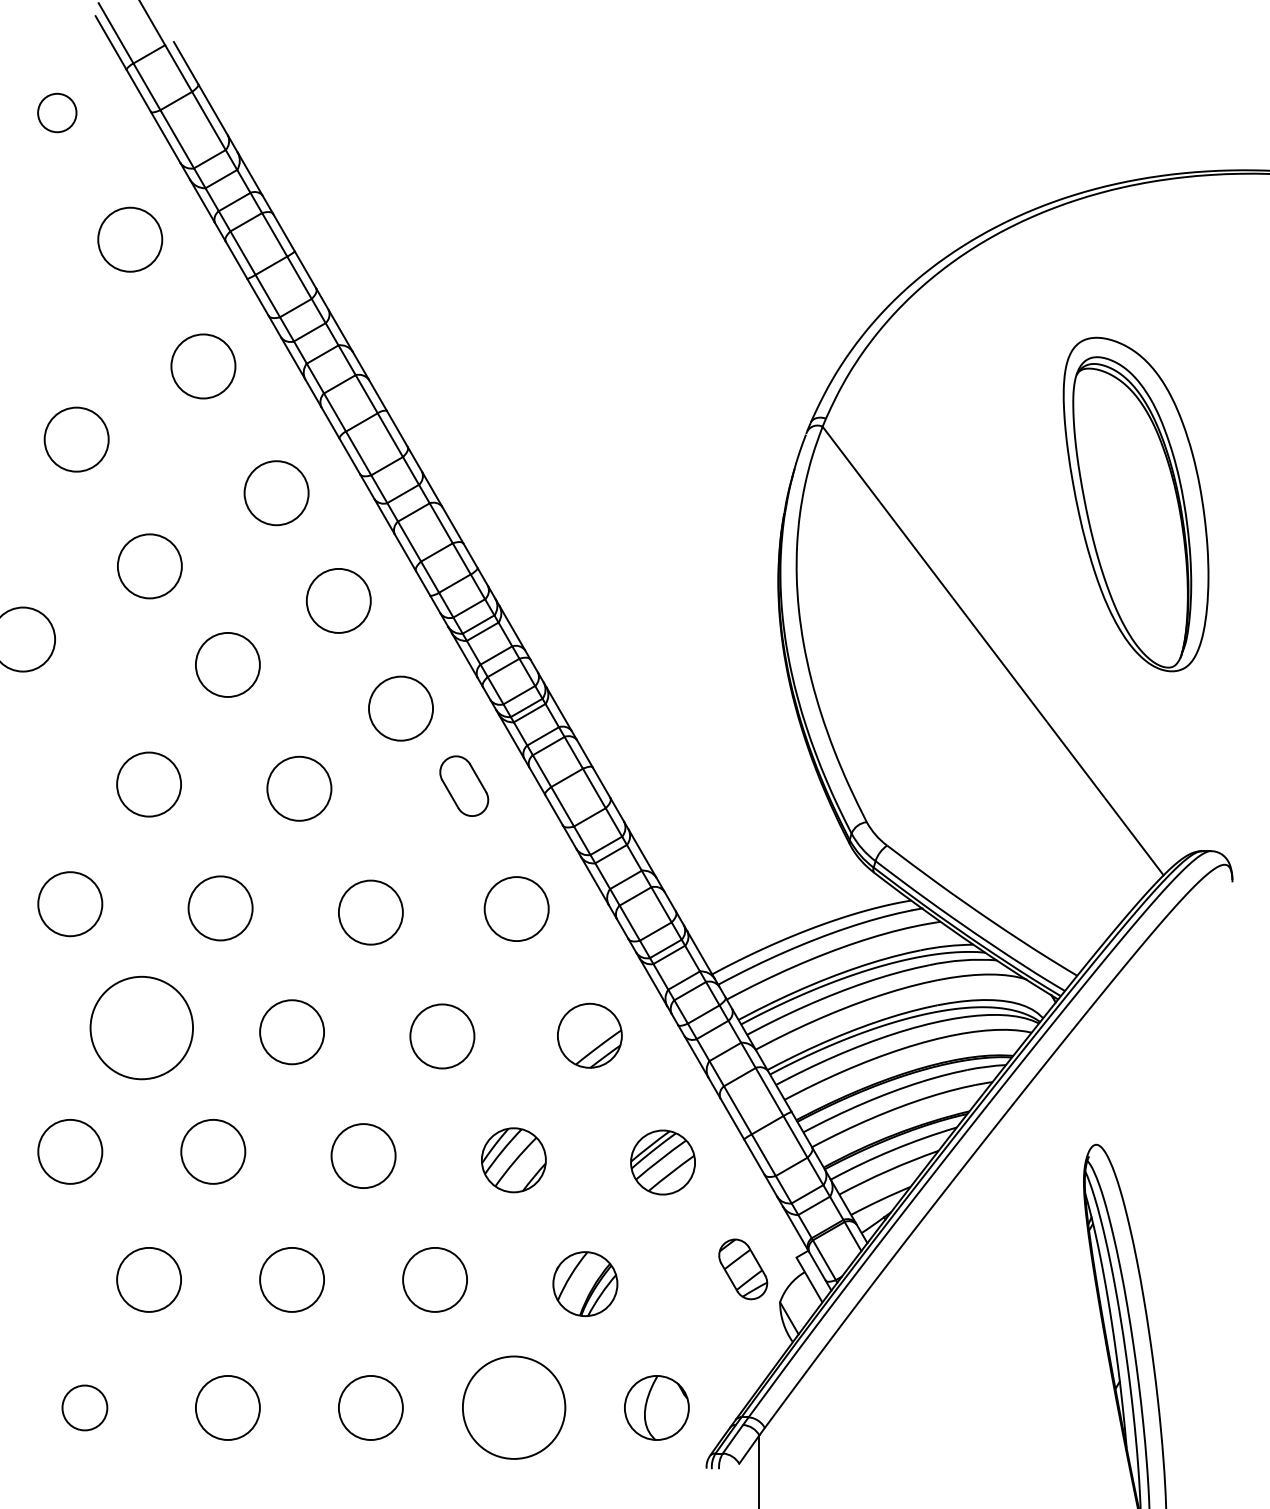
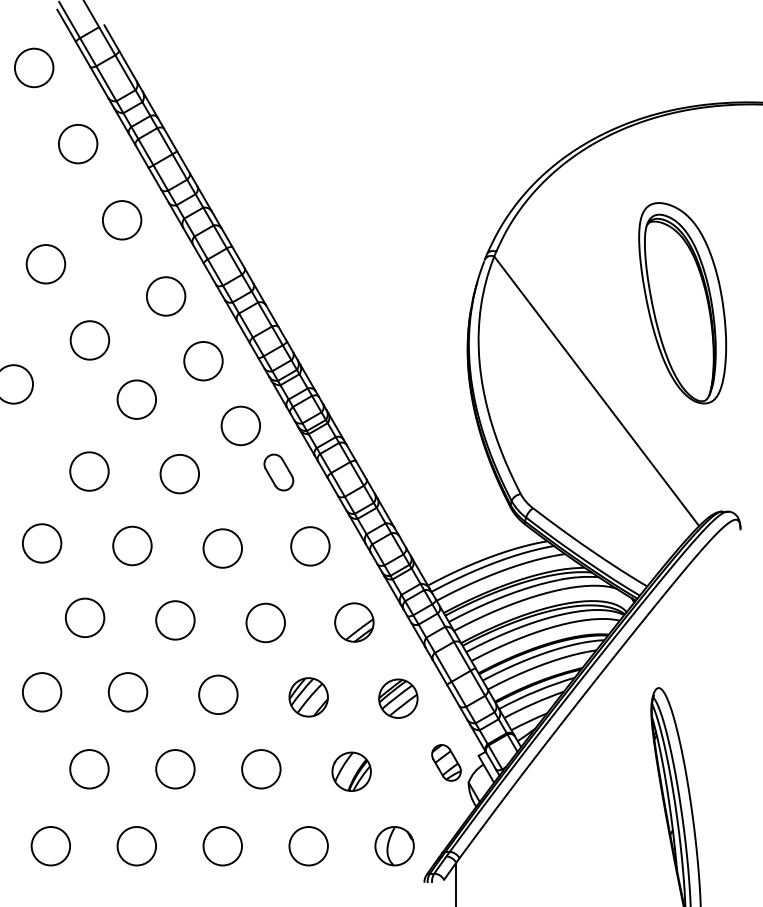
circle: (57, 112) -> (34, 67), size x1.67
circle: (140, 1027) -> (84, 617), size x0.62
circle: (84, 1408) -> (50, 846), size x1.43
circle: (513, 1408) -> (308, 846), size x0.62

